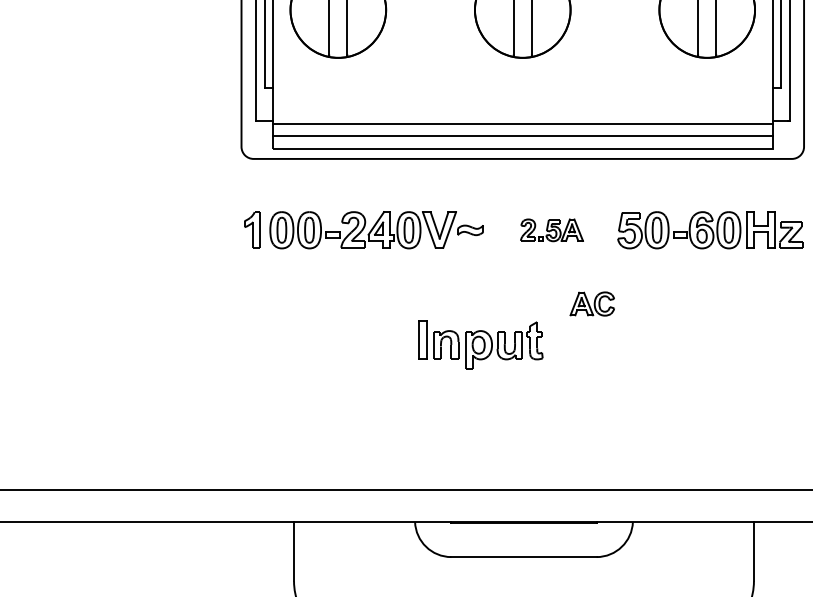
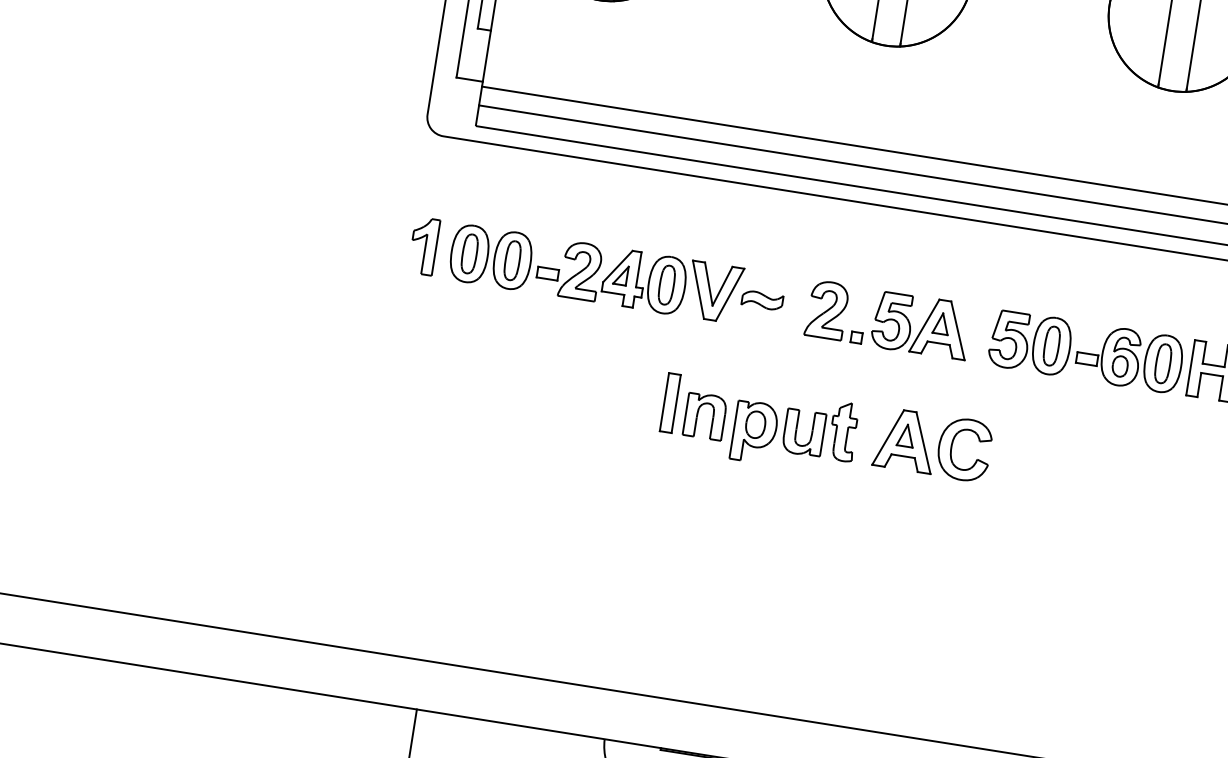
part: (551, 230) -> (887, 320), size x1.67
part: (592, 303) -> (933, 443), size x1.67
part: (480, 344) -> (758, 424), moved

